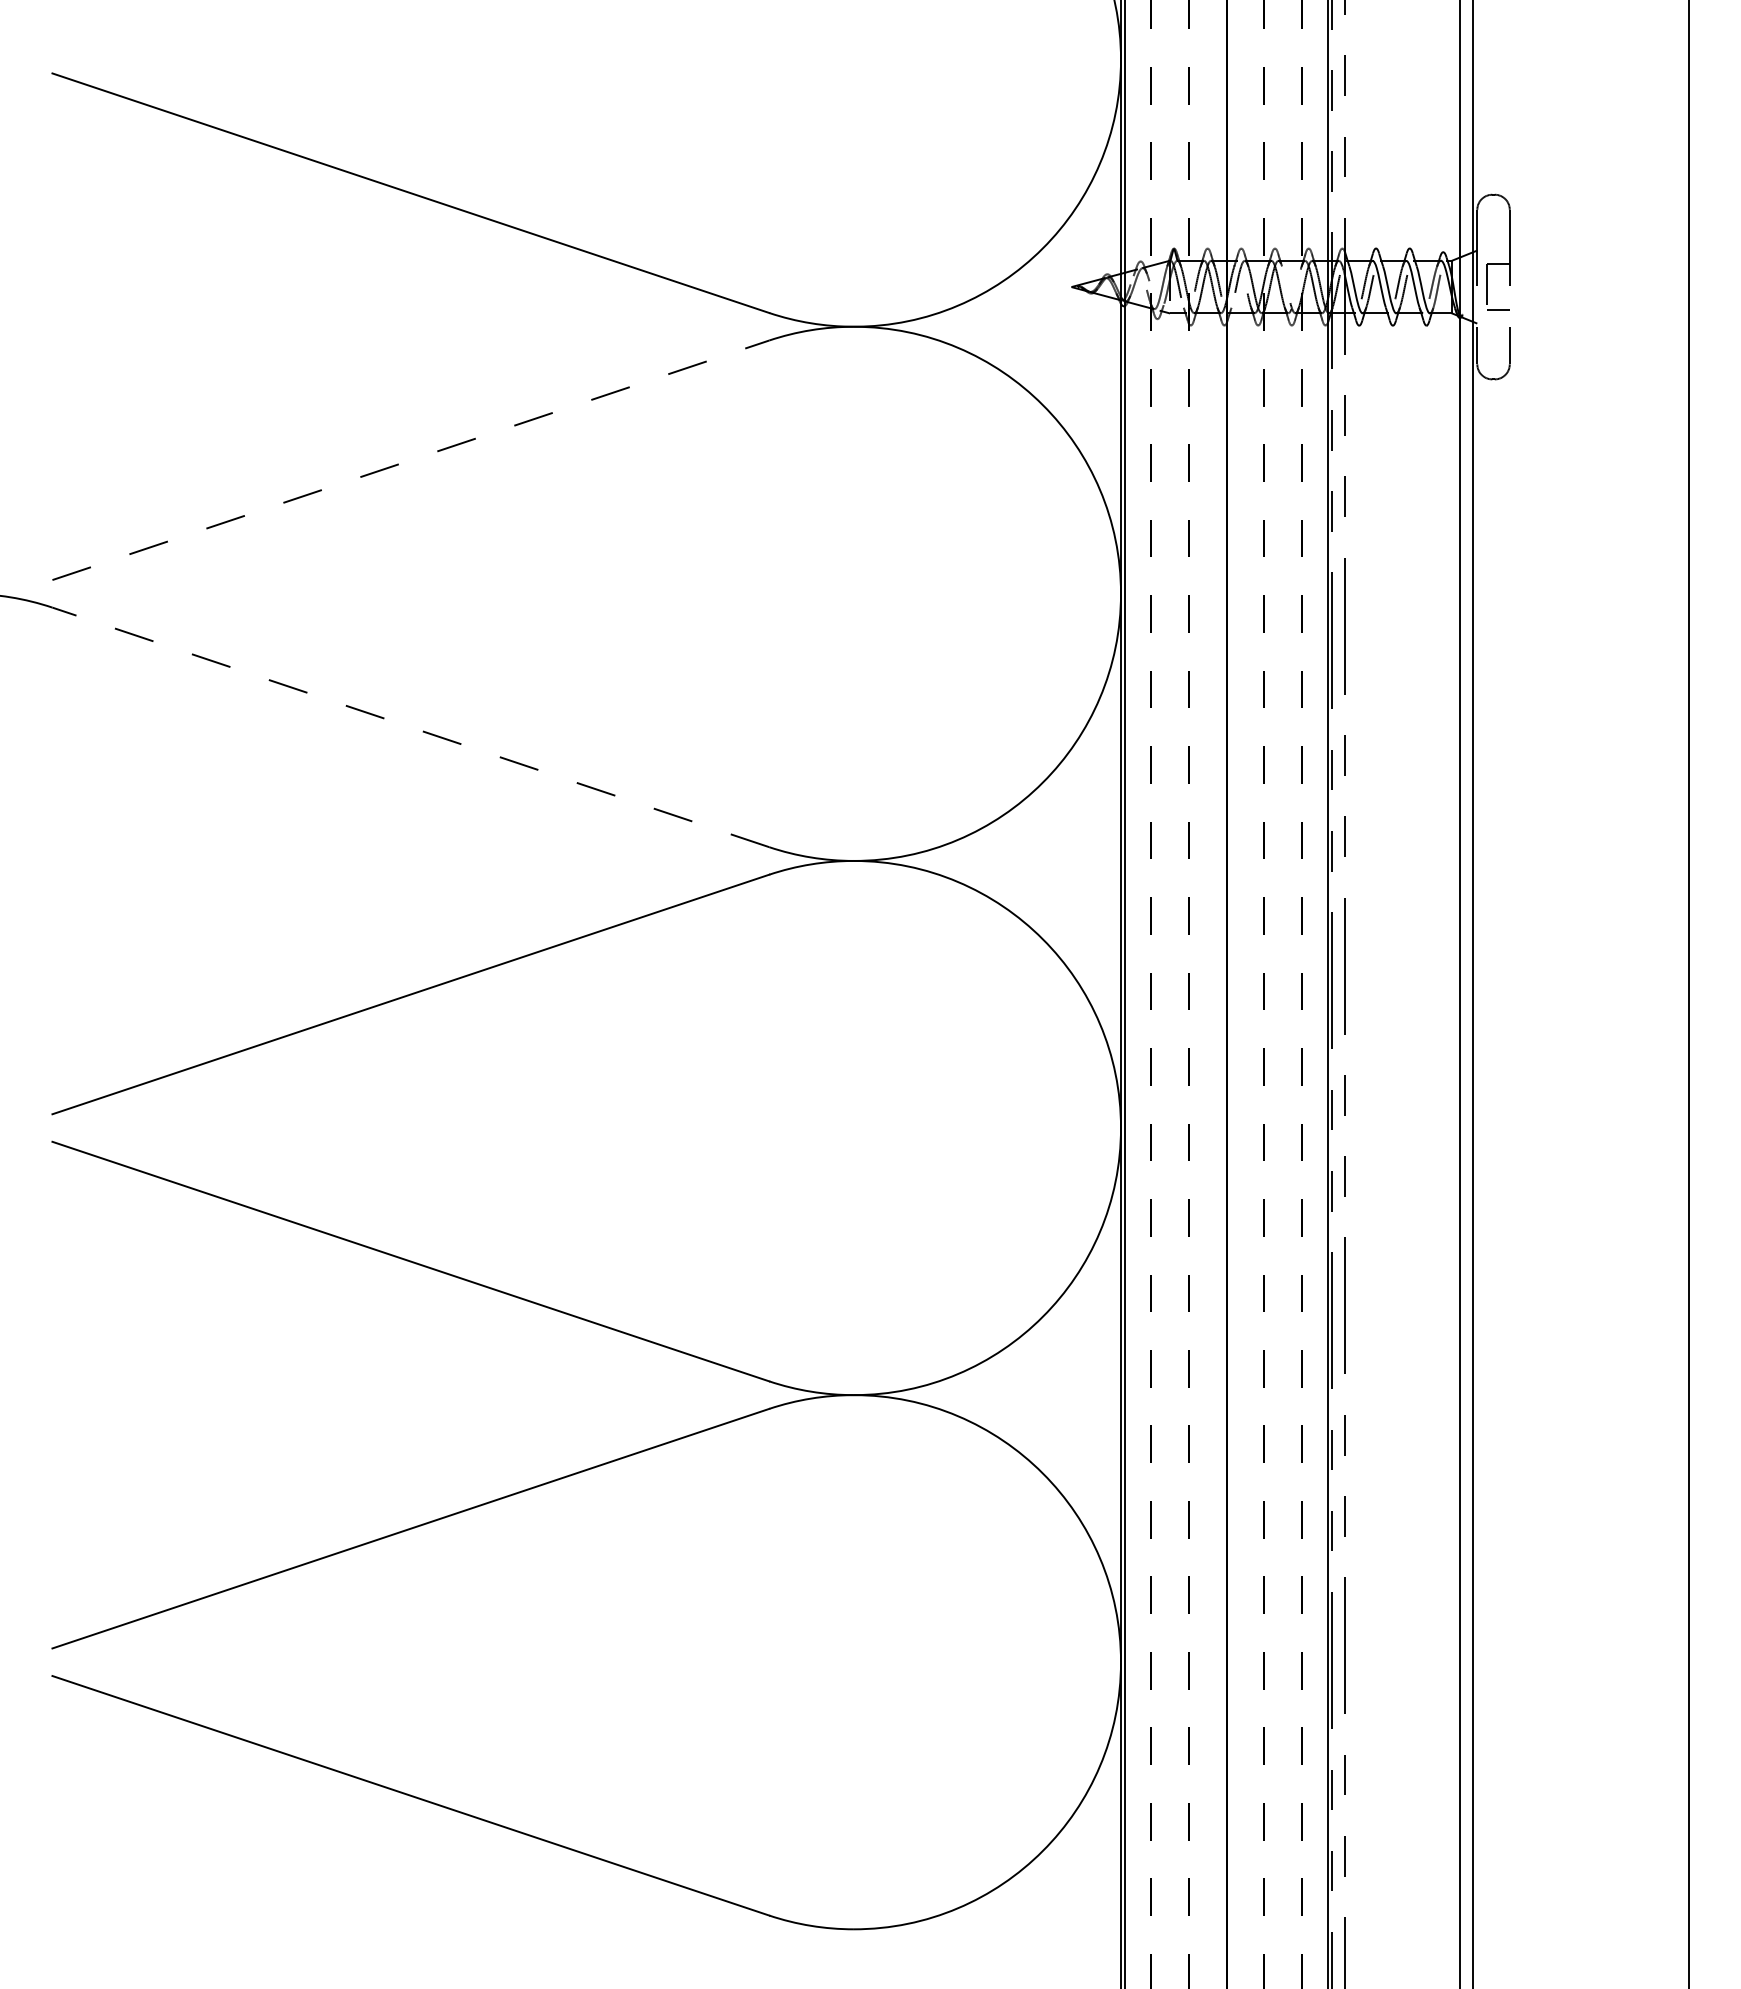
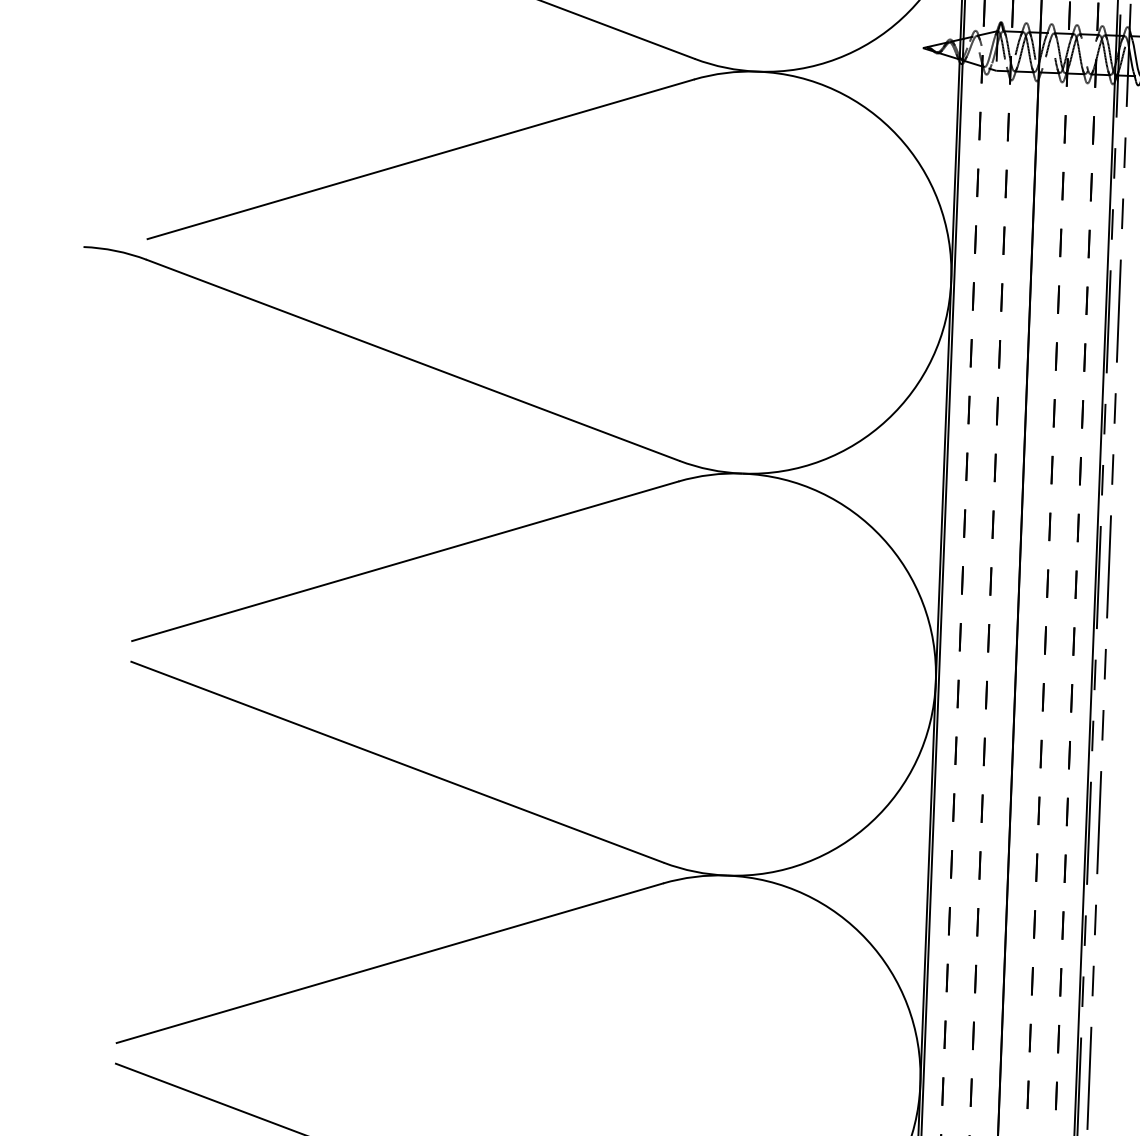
line: (410, 460) -> (420, 159), dashed -> solid
line: (410, 727) -> (412, 360), dashed -> solid

